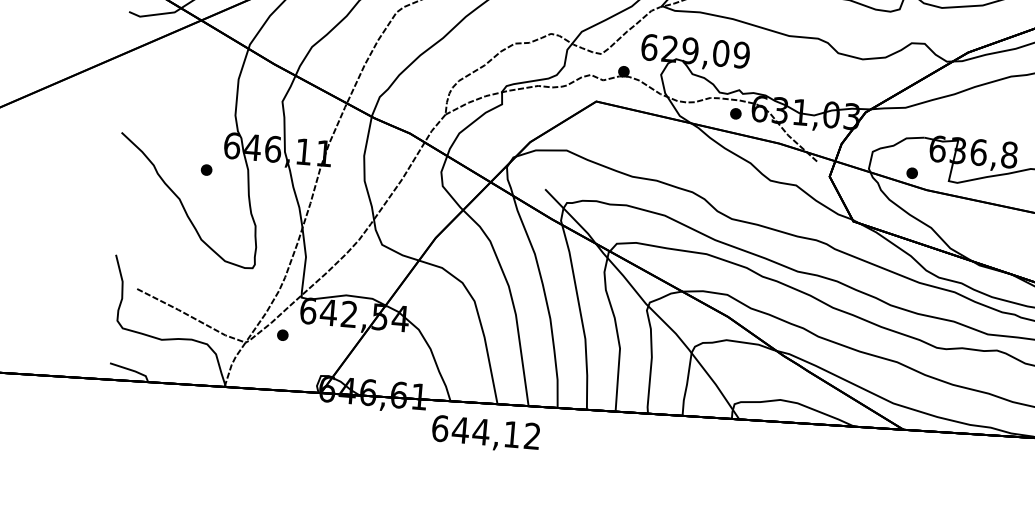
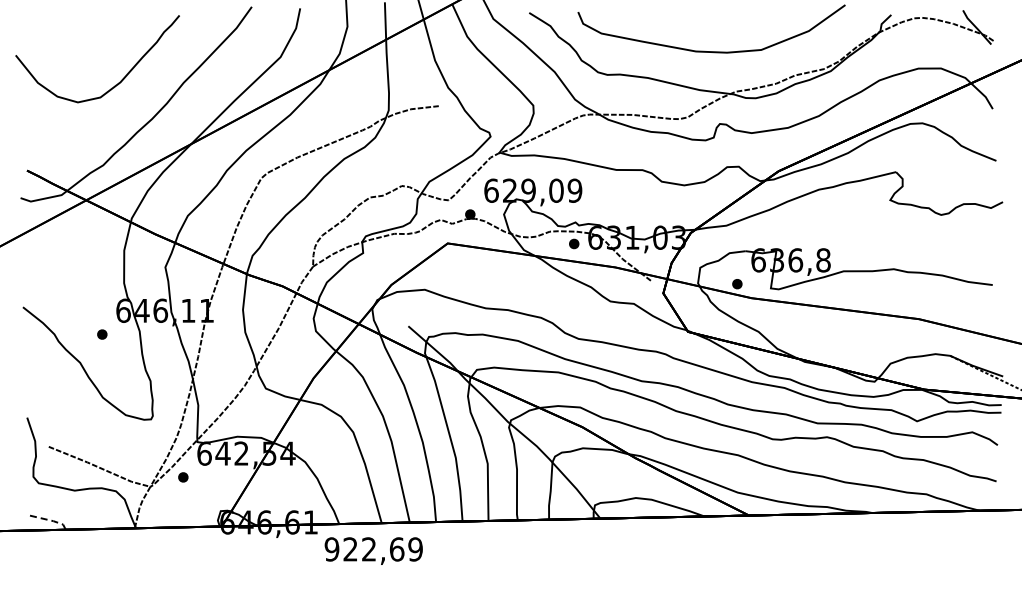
line: (132, 370) -> (50, 520), solid -> dashed
text: (486, 432) -> (373, 549), 644,12 -> 922,69

